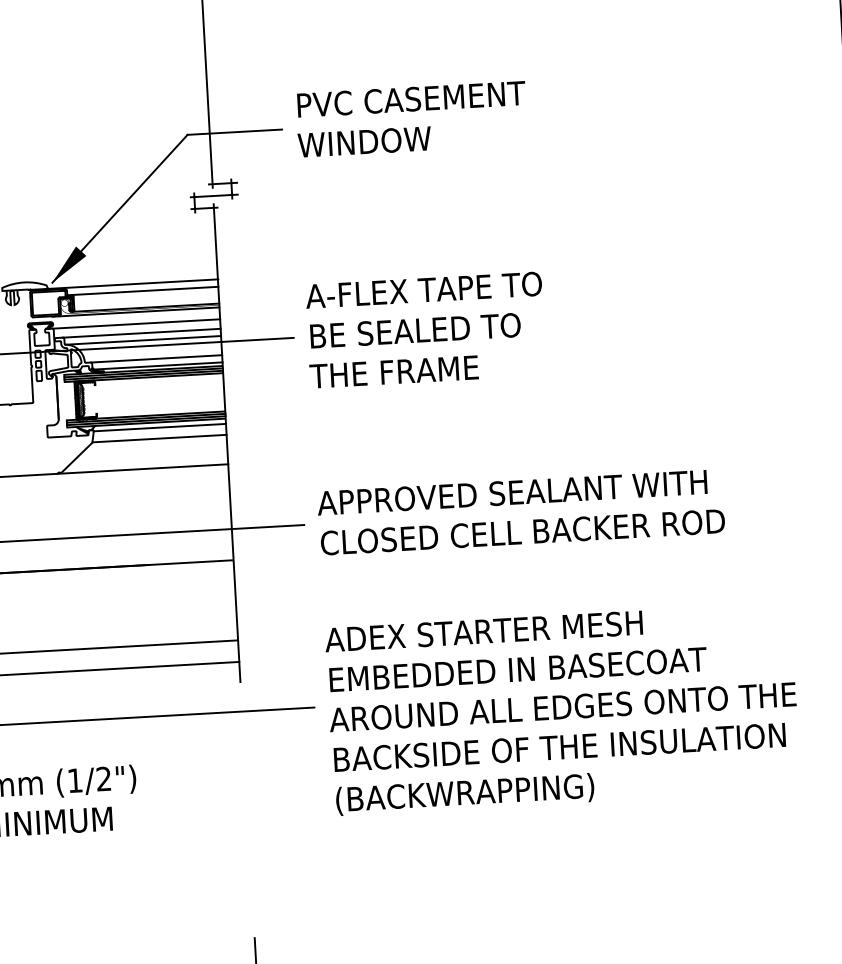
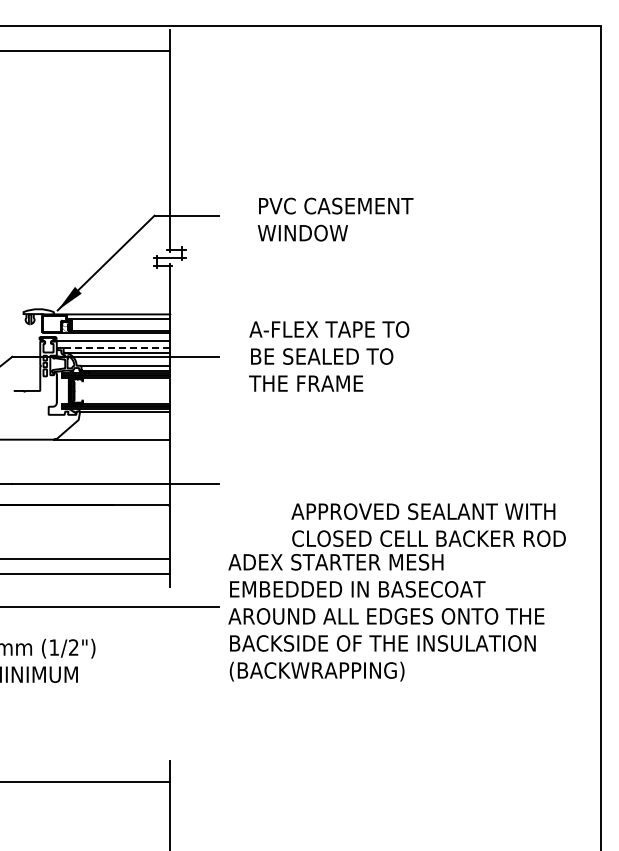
text: (411, 119) -> (335, 219), moved
text: (426, 330) -> (329, 356), moved
line: (142, 332) -> (116, 347), solid -> dashed
line: (158, 438) -> (123, 419), removed
text: (521, 512) -> (428, 525), moved

